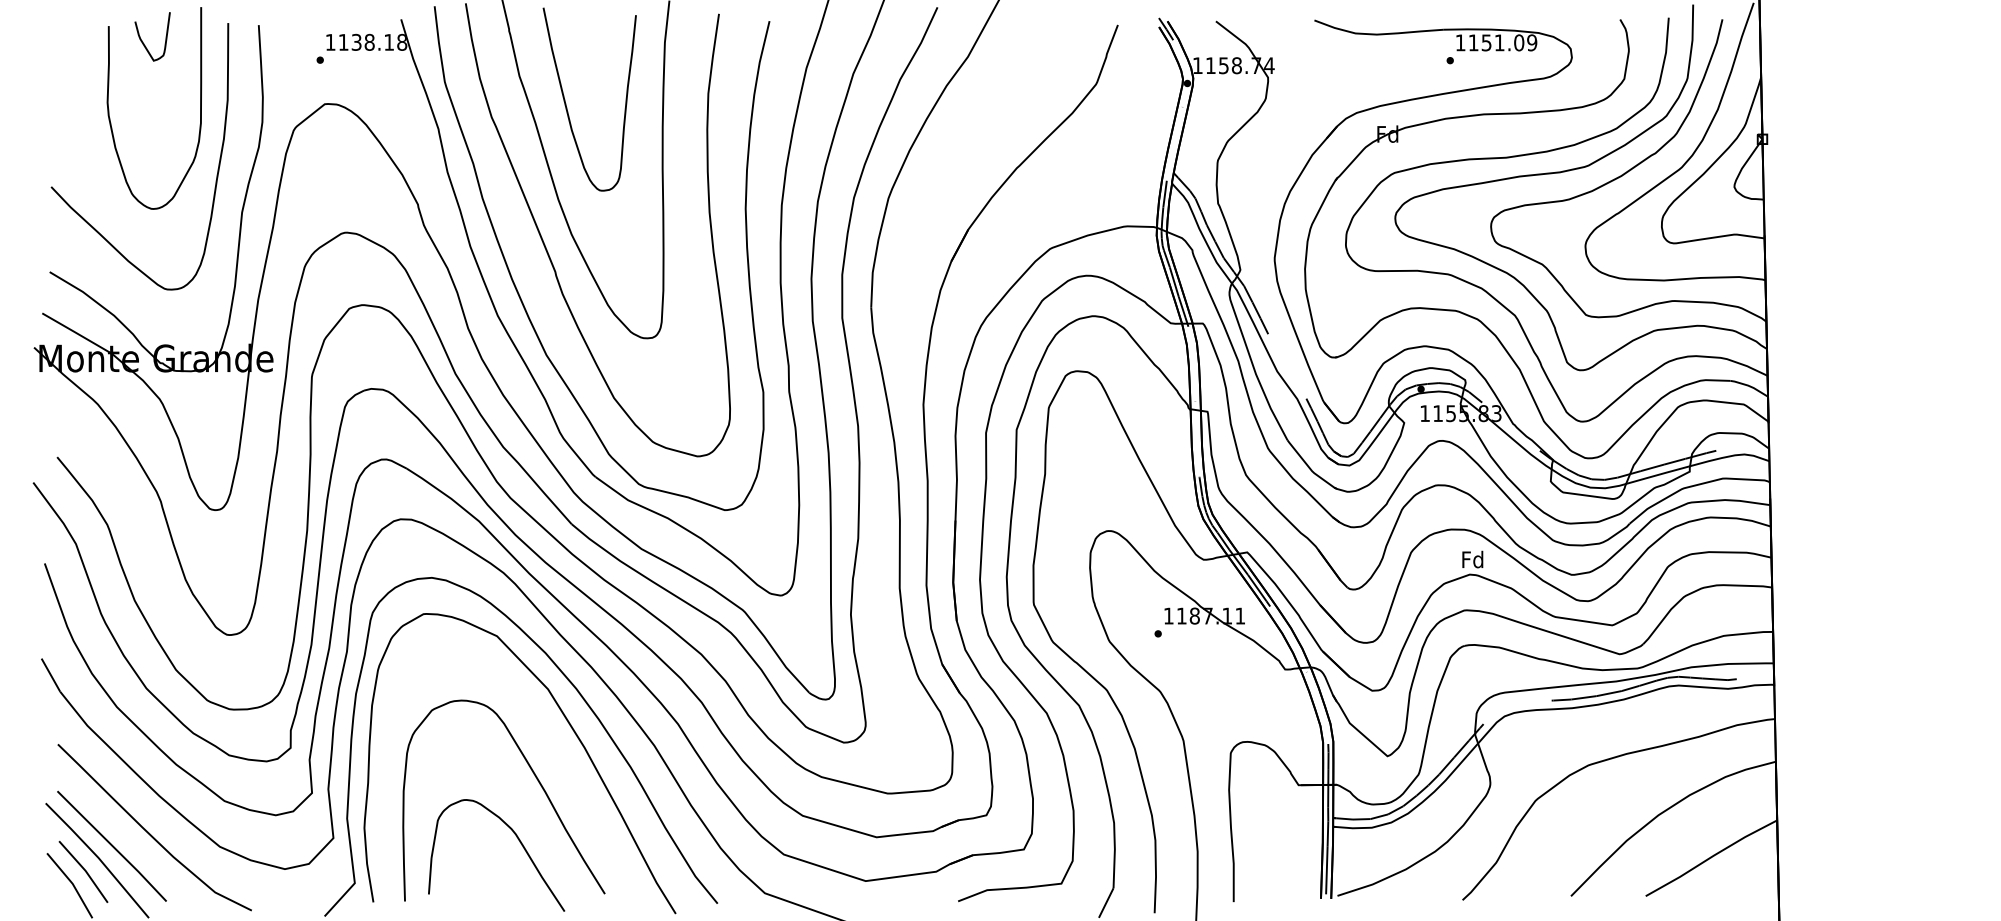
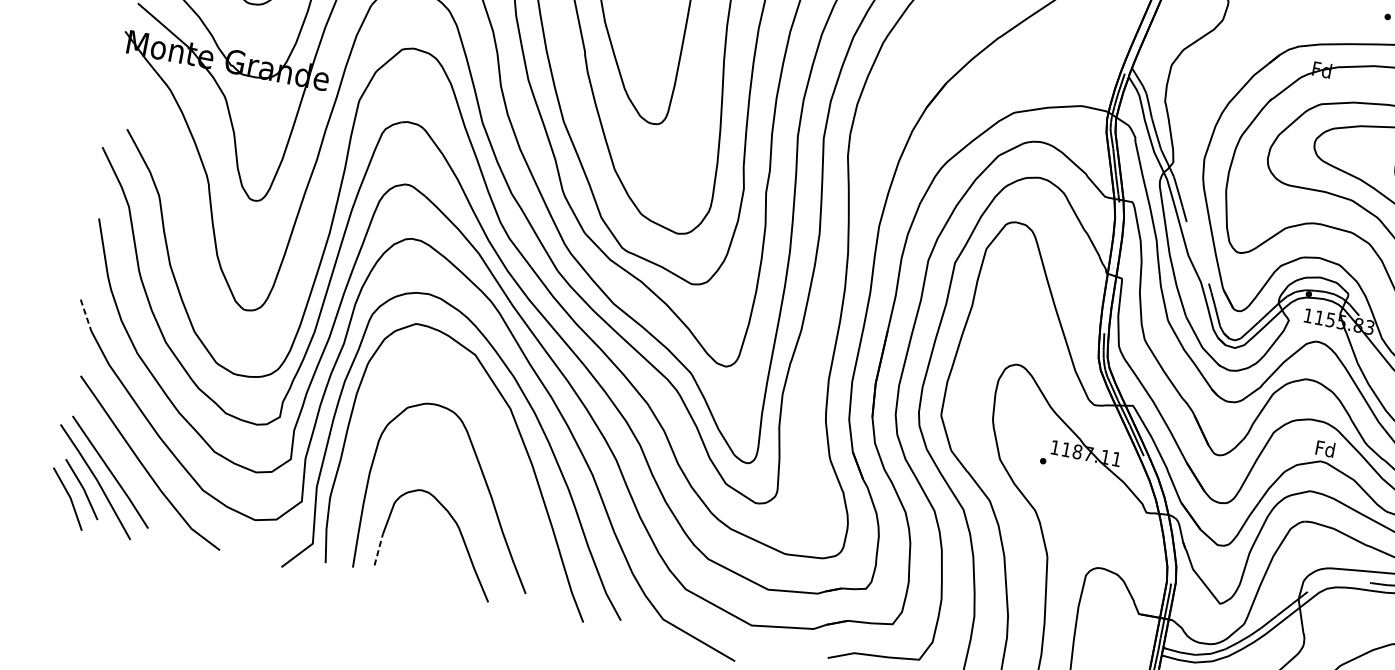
line: (50, 675) -> (85, 315), solid -> dashed
line: (430, 875) -> (379, 549), solid -> dashed

